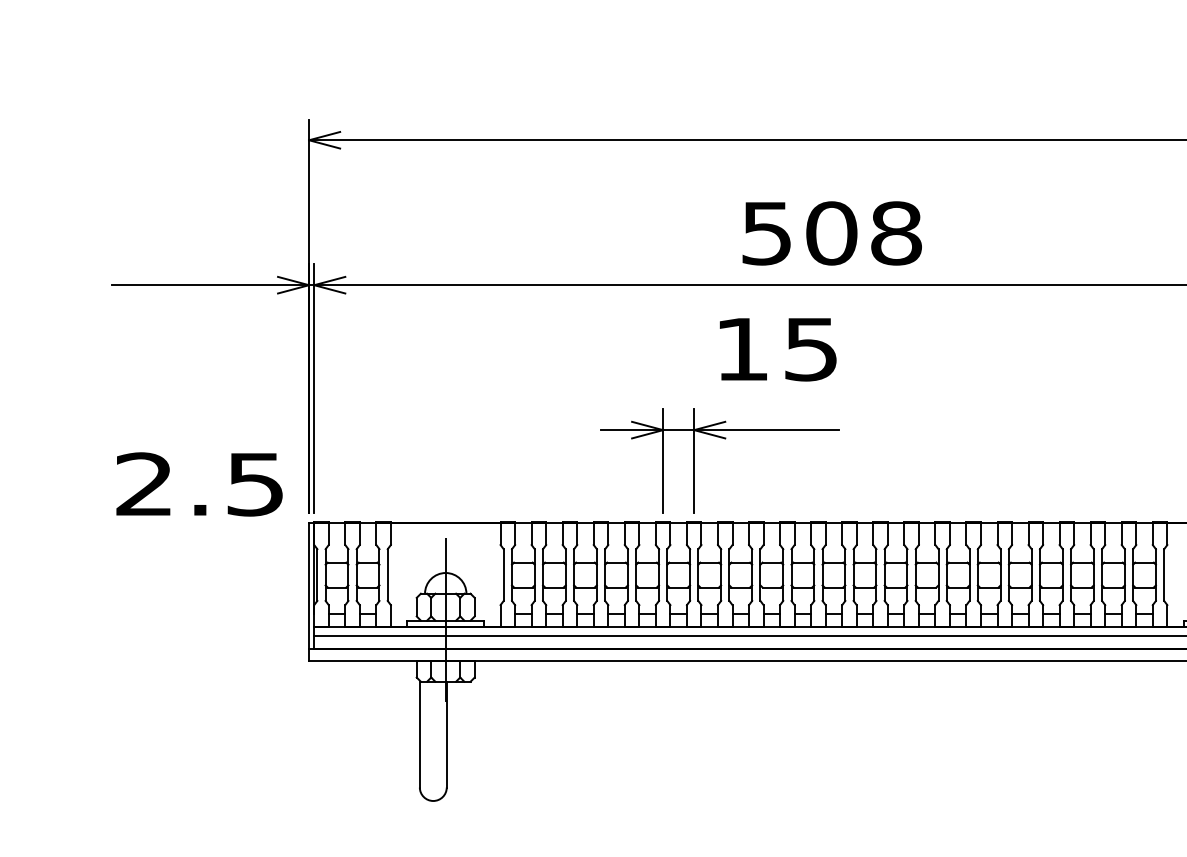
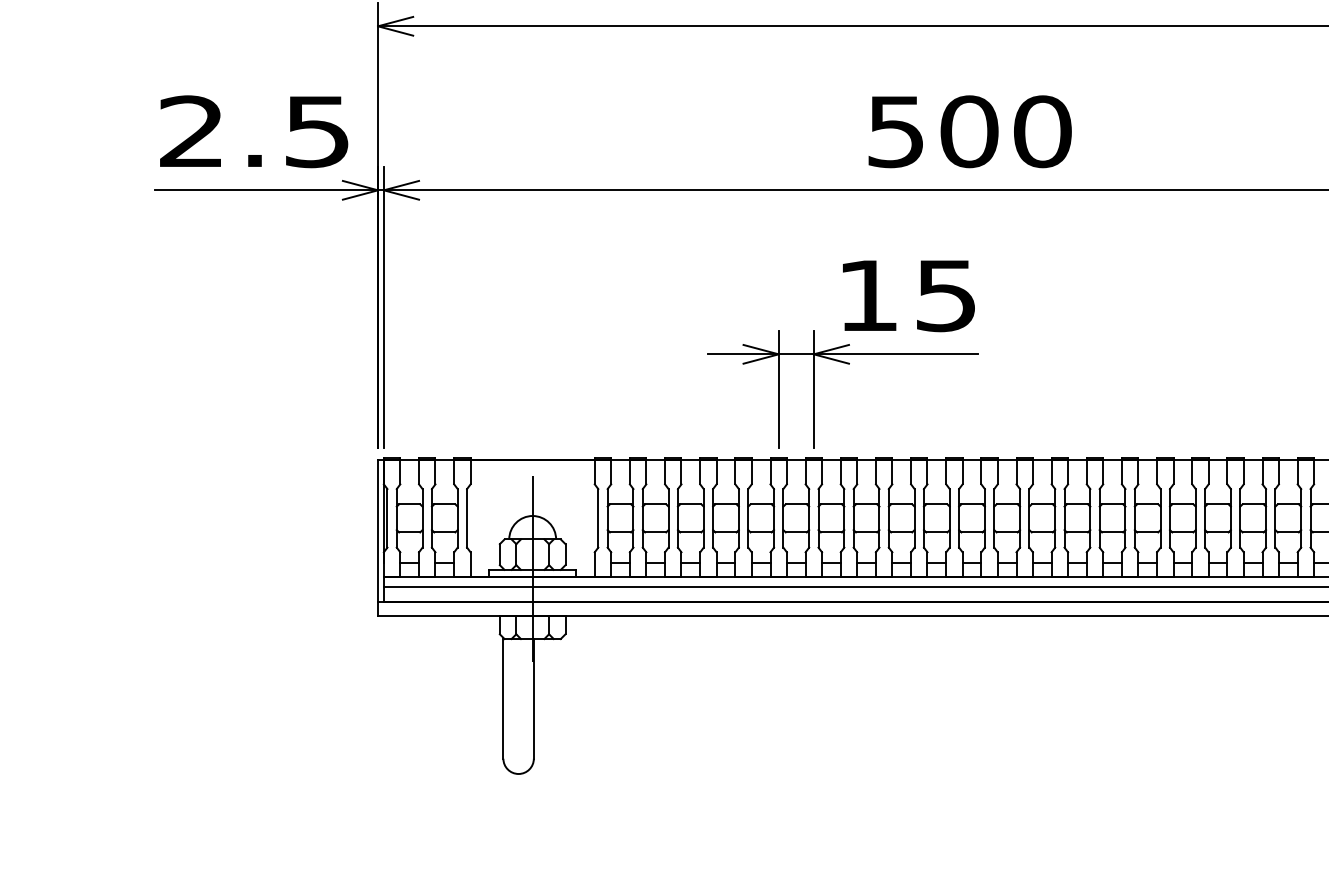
text: (896, 233) -> (1042, 131), 508 -> 500
text: (777, 349) -> (908, 295), moved
text: (199, 484) -> (254, 131), moved

